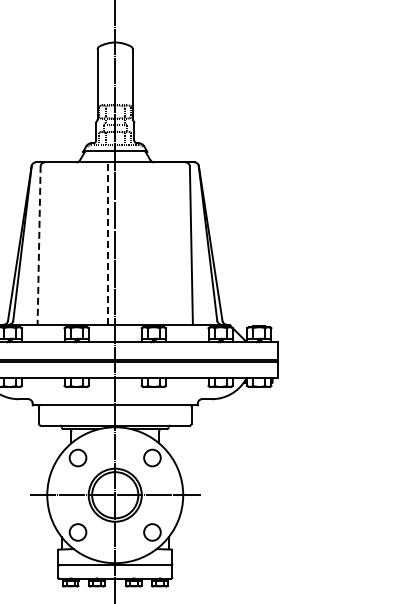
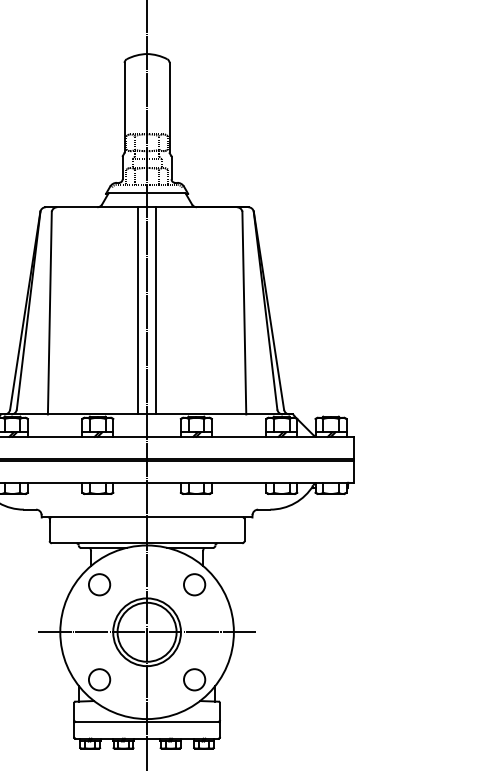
line: (108, 243) -> (138, 310), dashed -> solid
line: (122, 243) -> (156, 310), added
line: (39, 245) -> (50, 313), dashed -> solid

